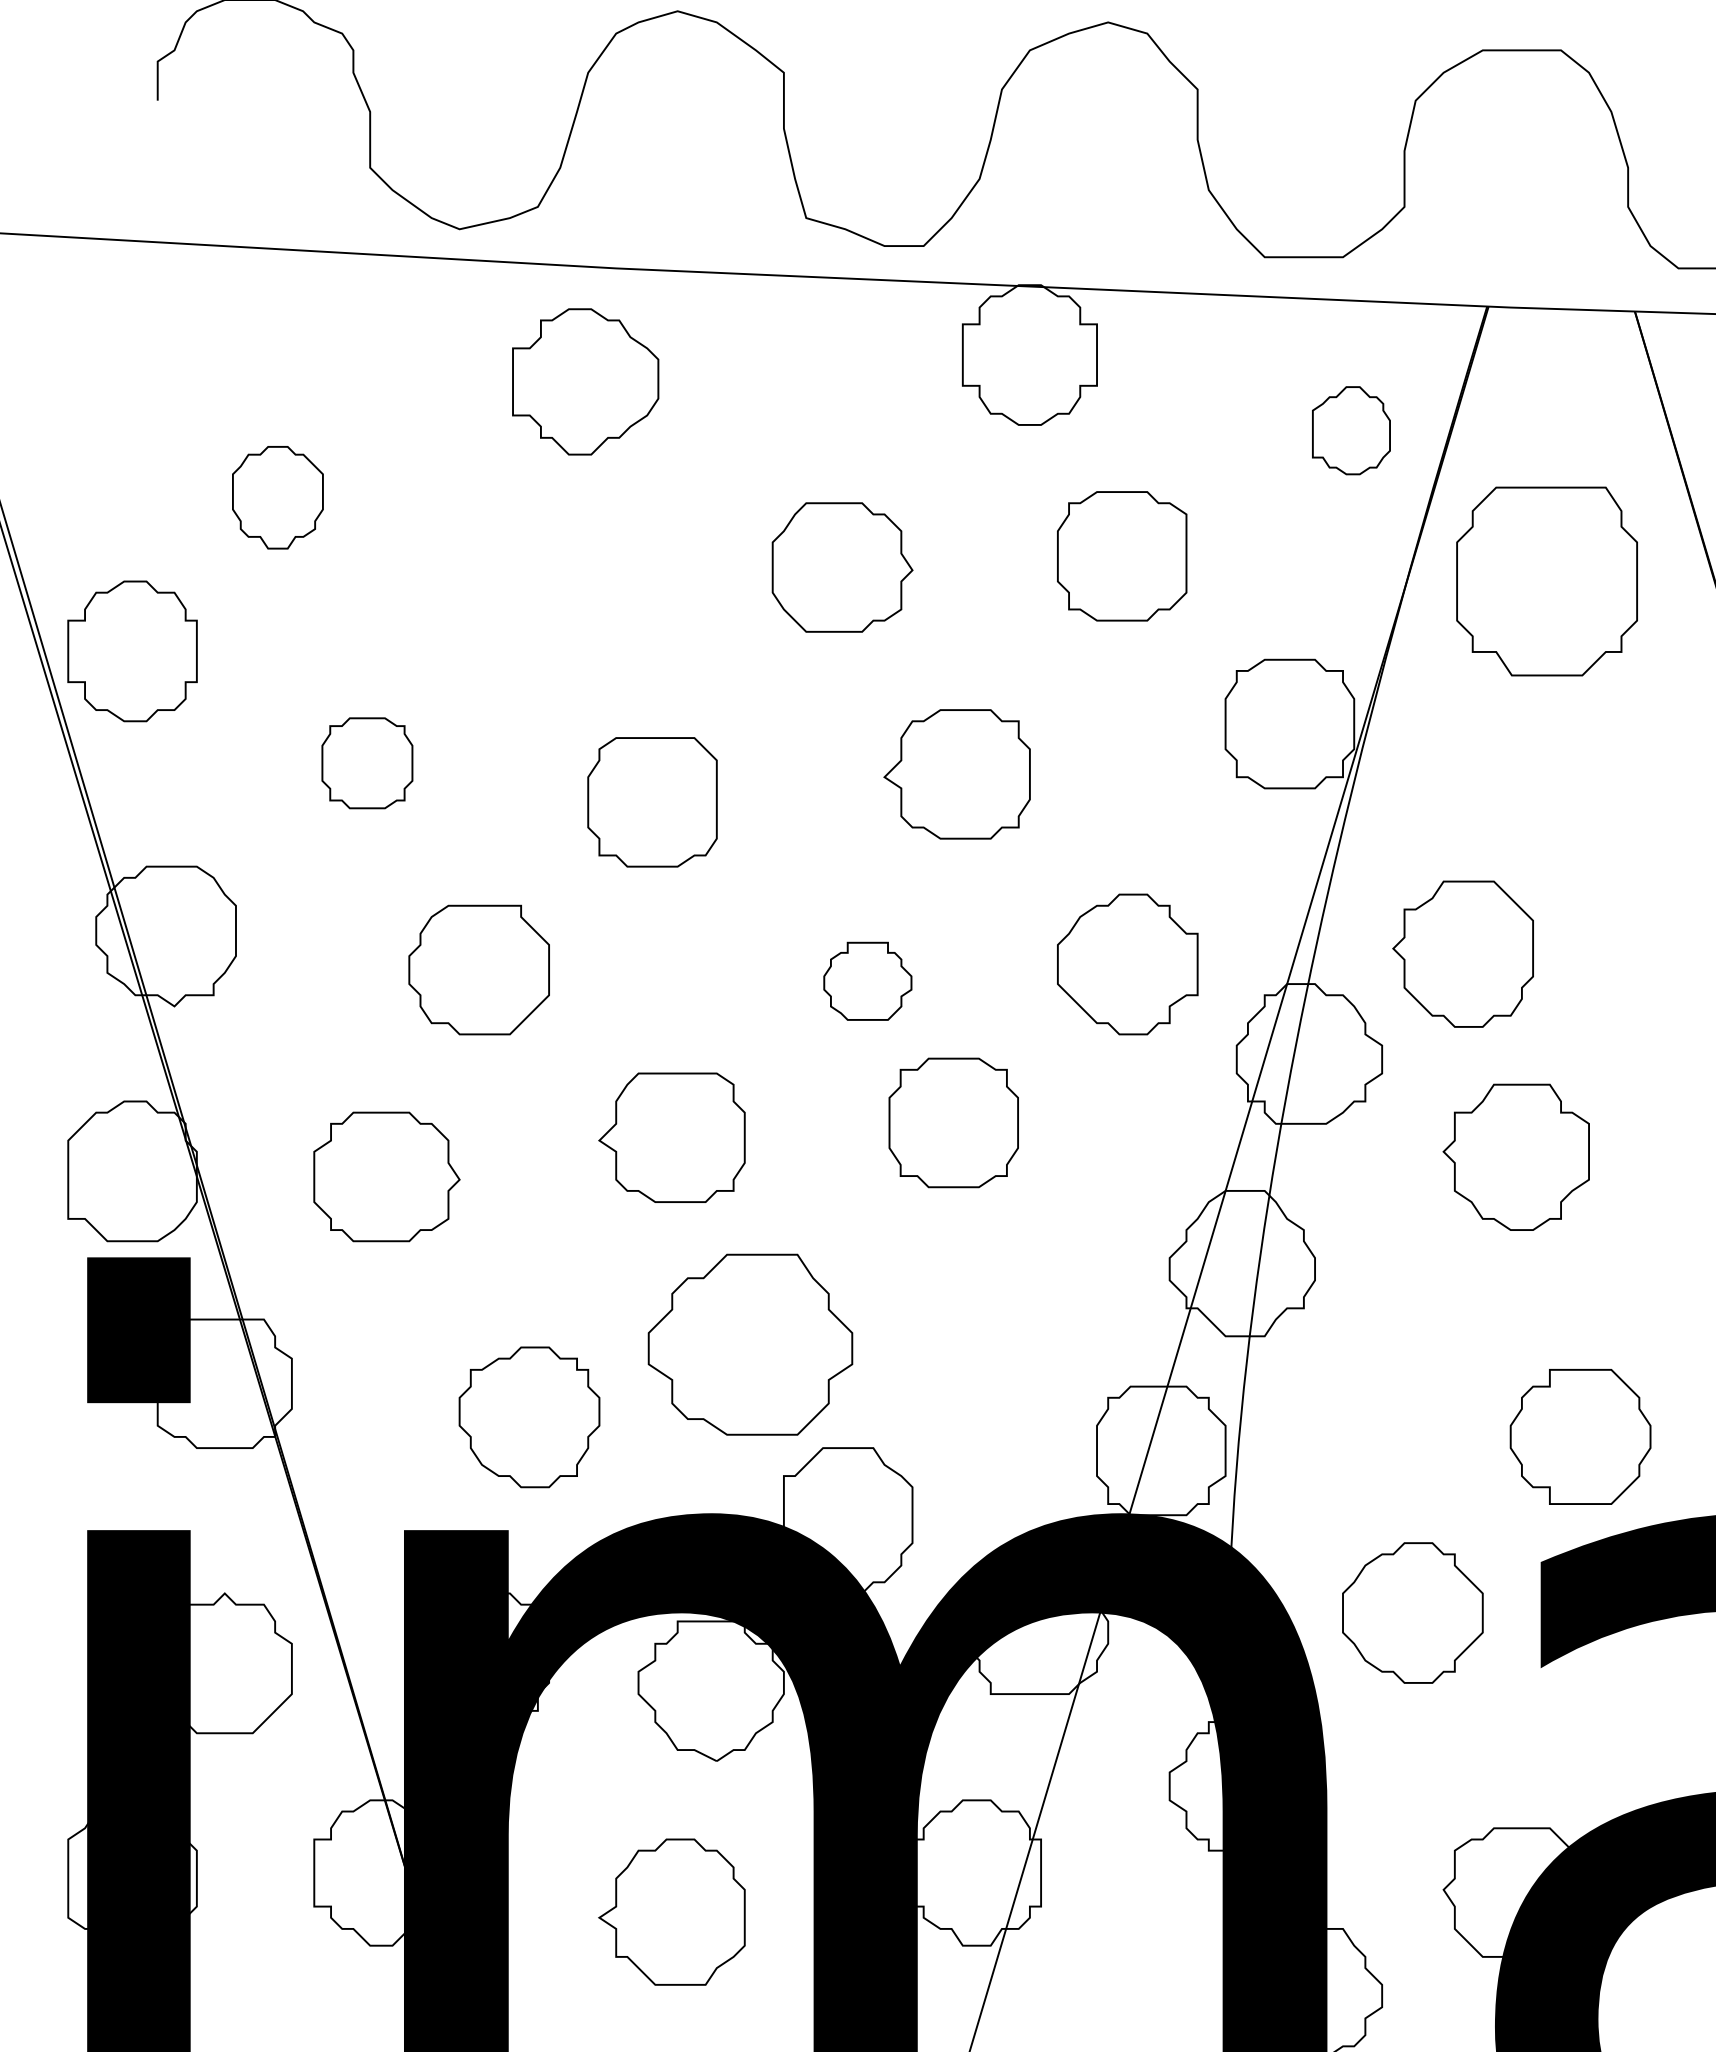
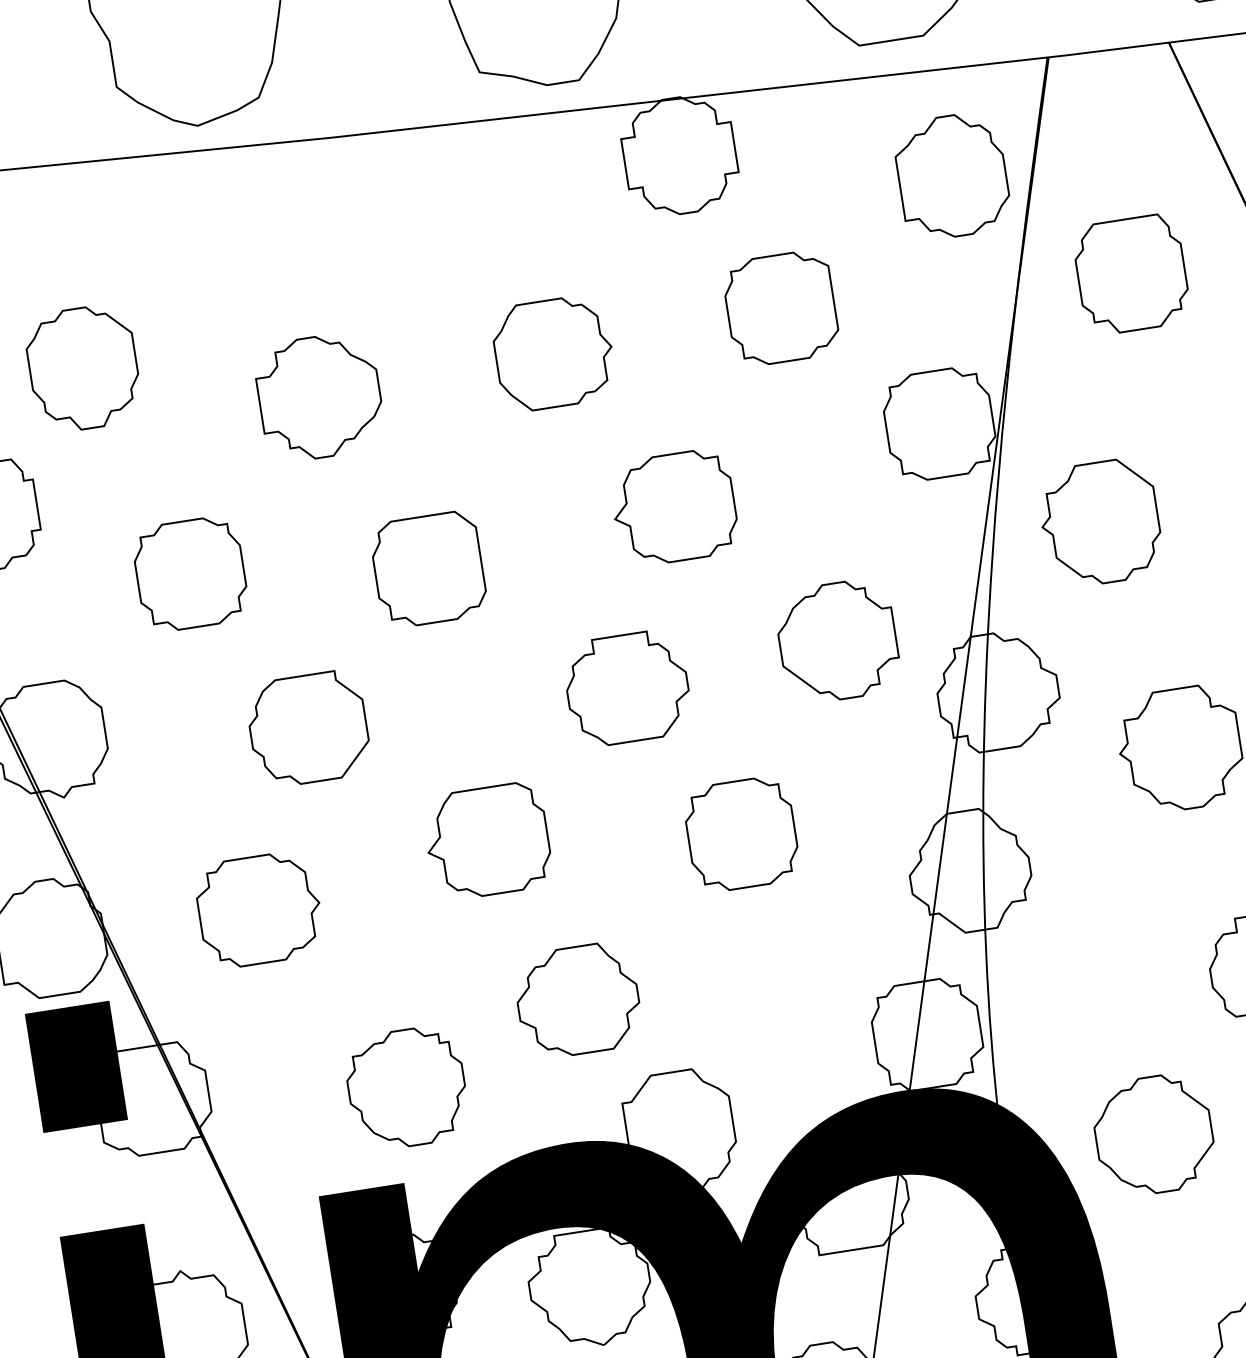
part: (585, 381) -> (319, 396), moved
part: (1351, 430) -> (952, 176), size x1.67
part: (277, 497) -> (83, 368), size x1.43
part: (1546, 581) -> (1131, 274), size x0.71
part: (367, 763) -> (190, 574), size x1.43
part: (1462, 953) -> (1099, 522), moved
part: (867, 981) -> (627, 688), size x1.67
part: (953, 1122) -> (741, 834), moved
part: (749, 1344) -> (577, 1000), size x0.71

